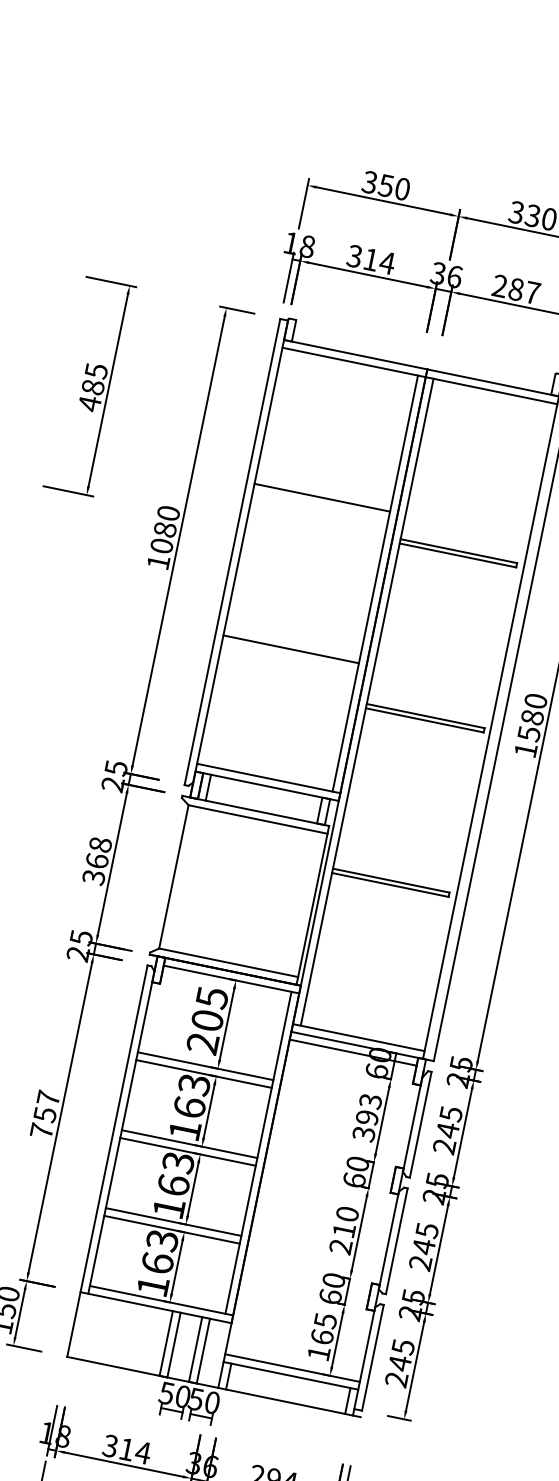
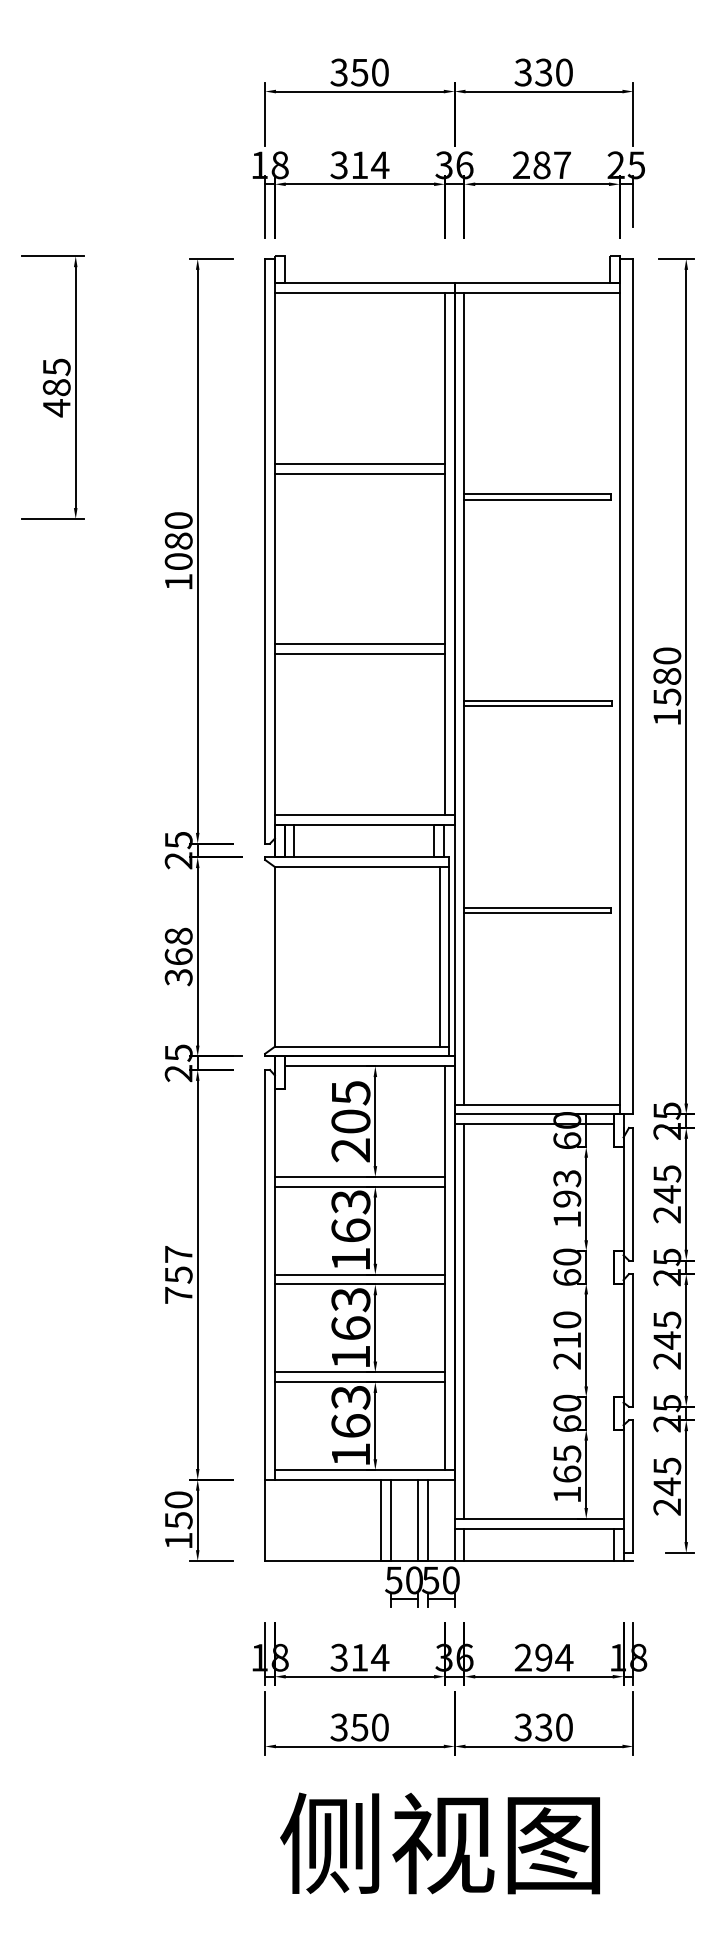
line: (320, 505) -> (359, 473), added
line: (292, 641) -> (359, 644), added
line: (305, 903) -> (439, 956), added
text: (364, 1134) -> (567, 1219), 393 -> 193
line: (265, 1198) -> (464, 1321), added

